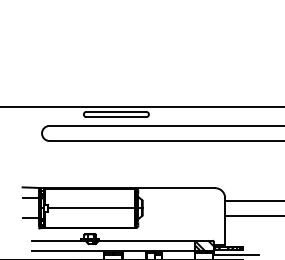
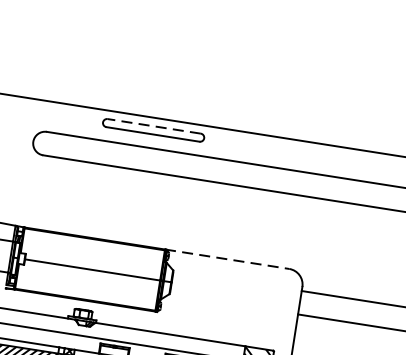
line: (116, 111) -> (154, 125), solid -> dashed
line: (175, 188) -> (227, 259), solid -> dashed

